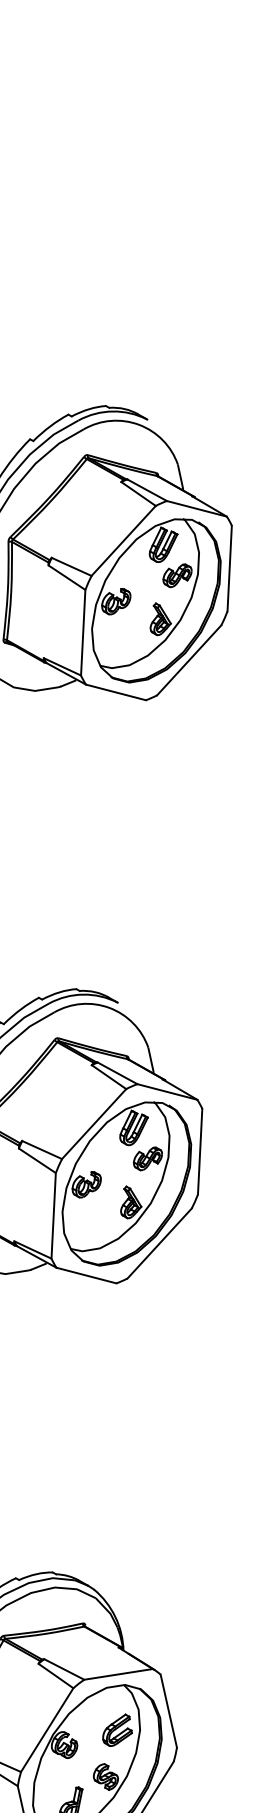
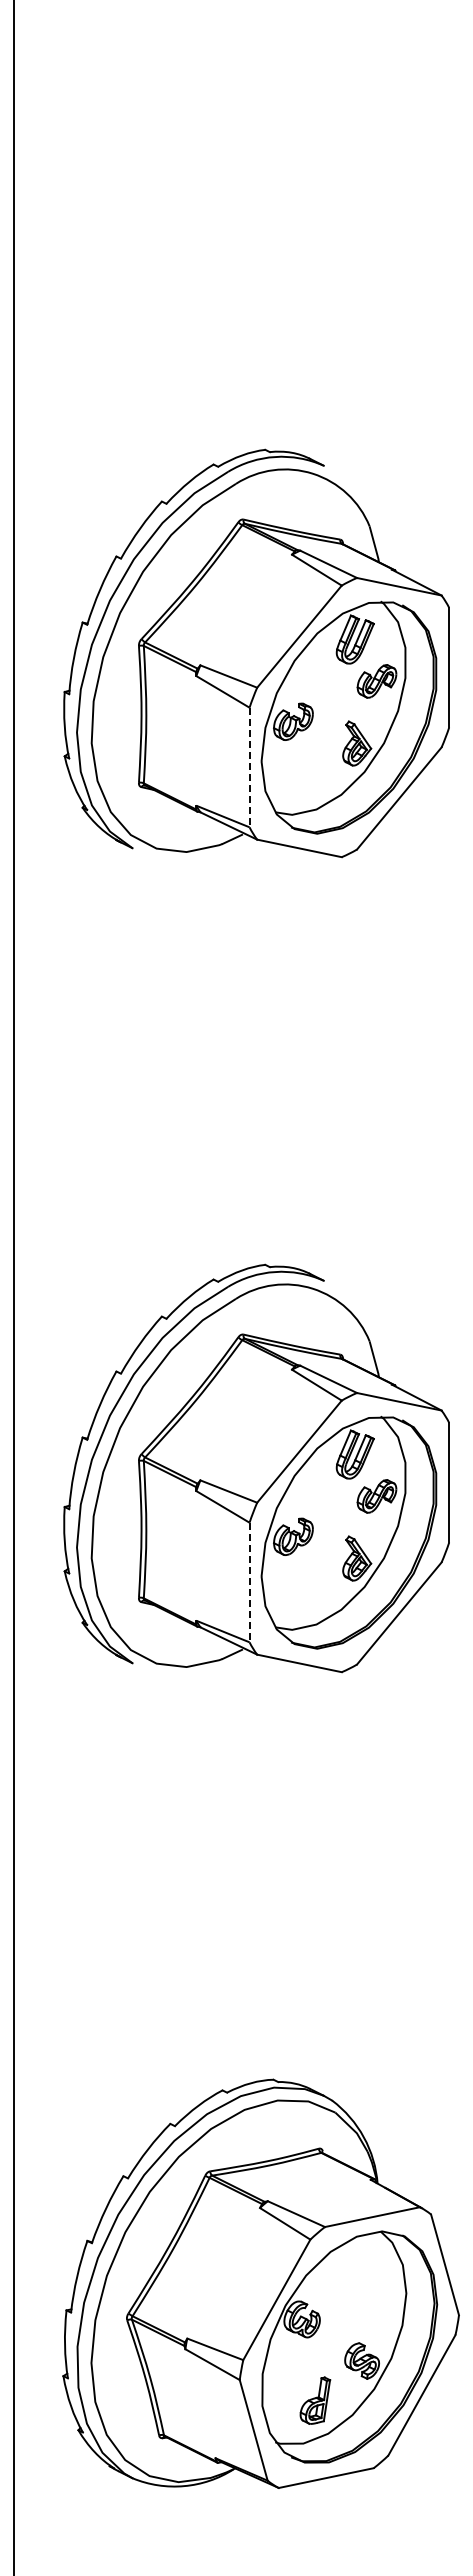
line: (83, 632) -> (249, 767), solid -> dashed
line: (53, 1215) -> (249, 1582), solid -> dashed
part: (117, 1729) -> (375, 2294), removed

